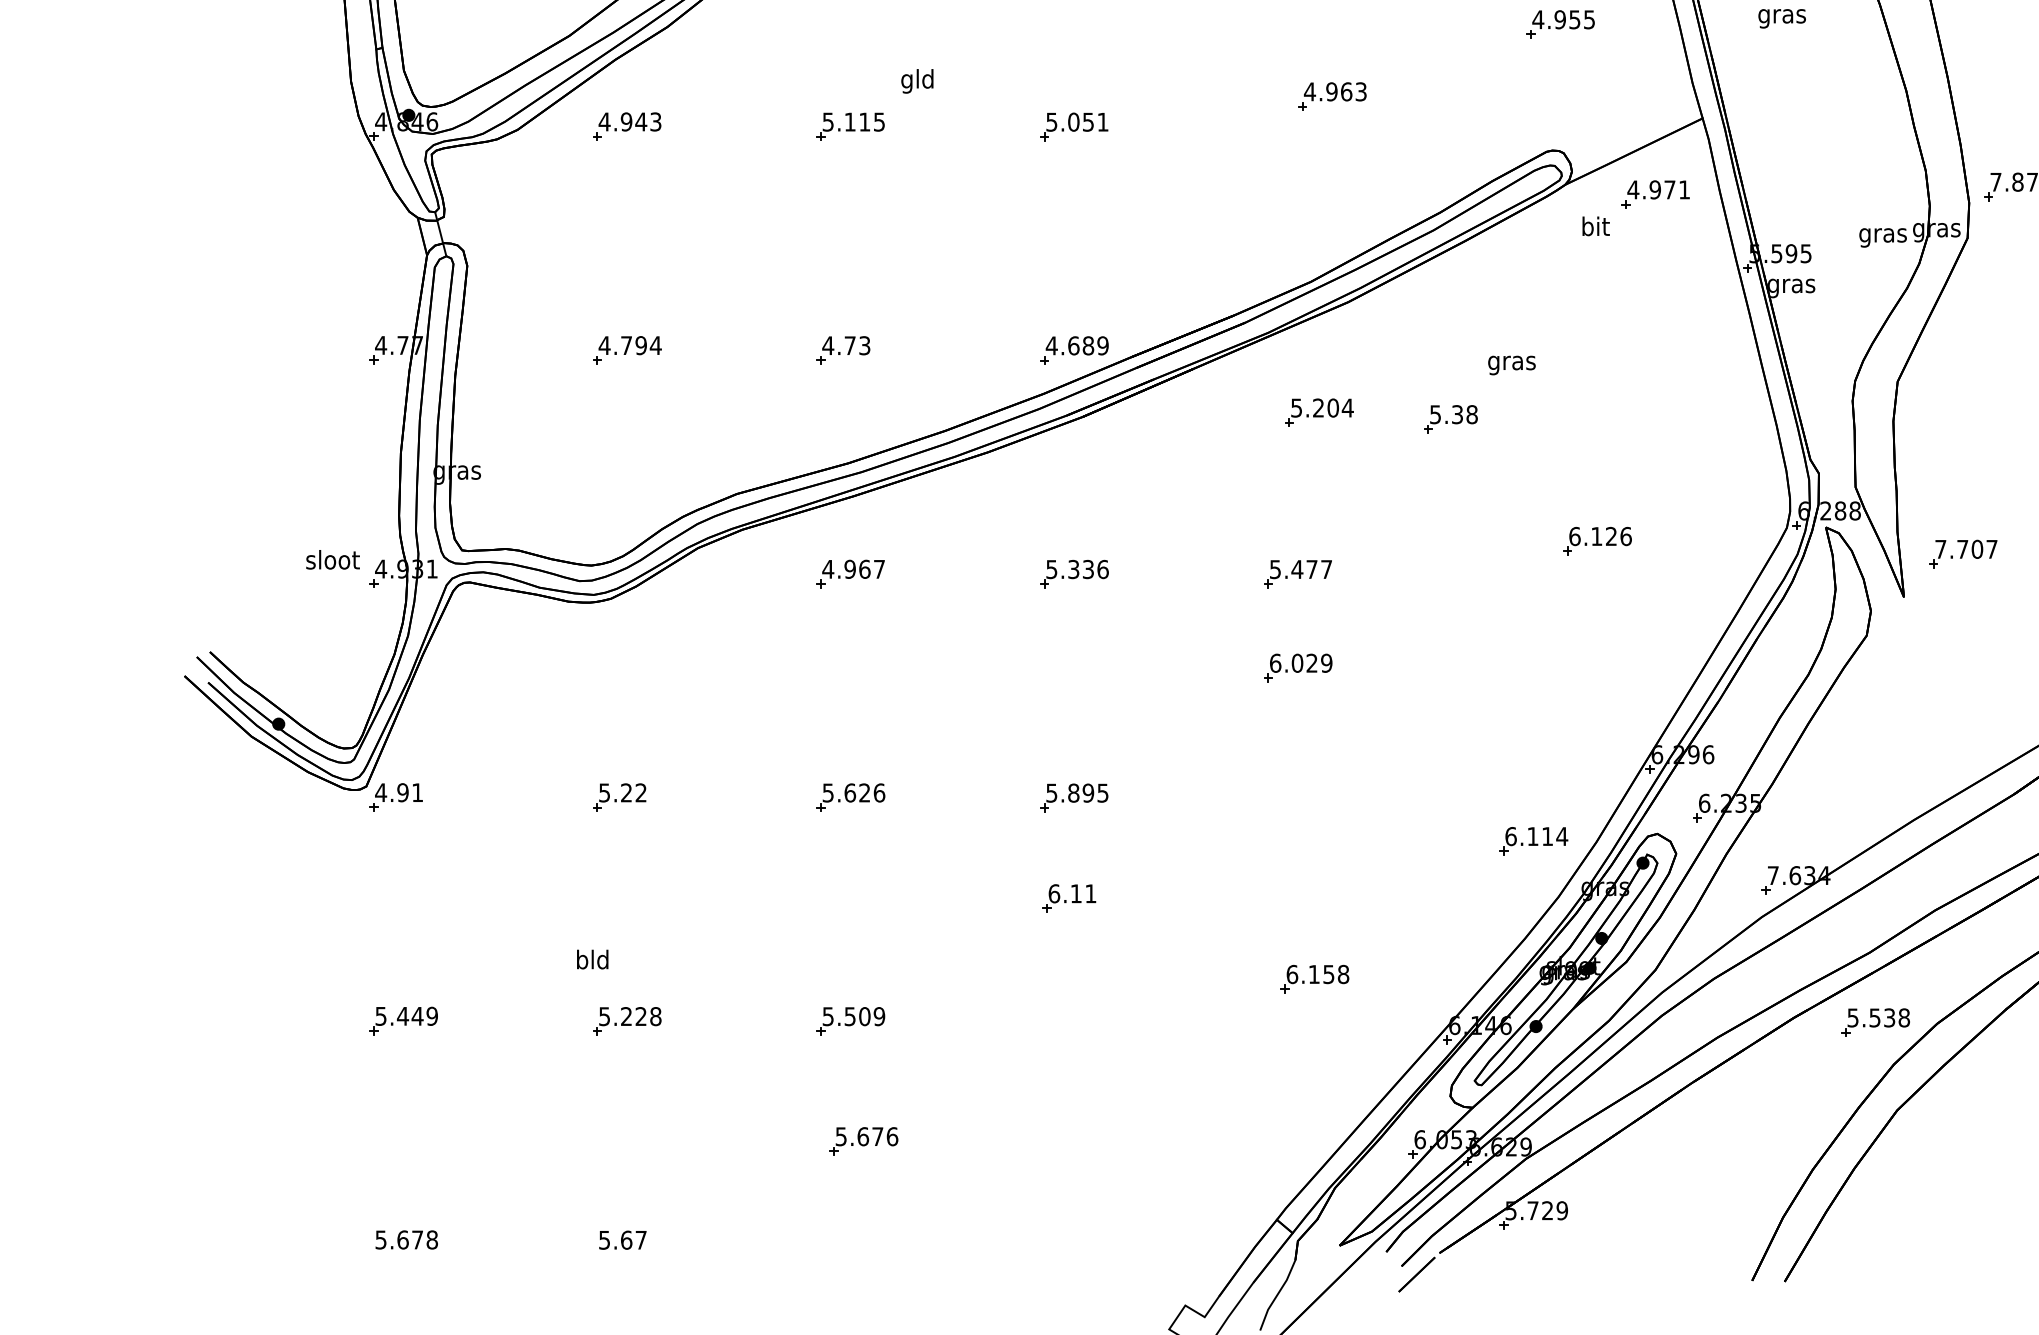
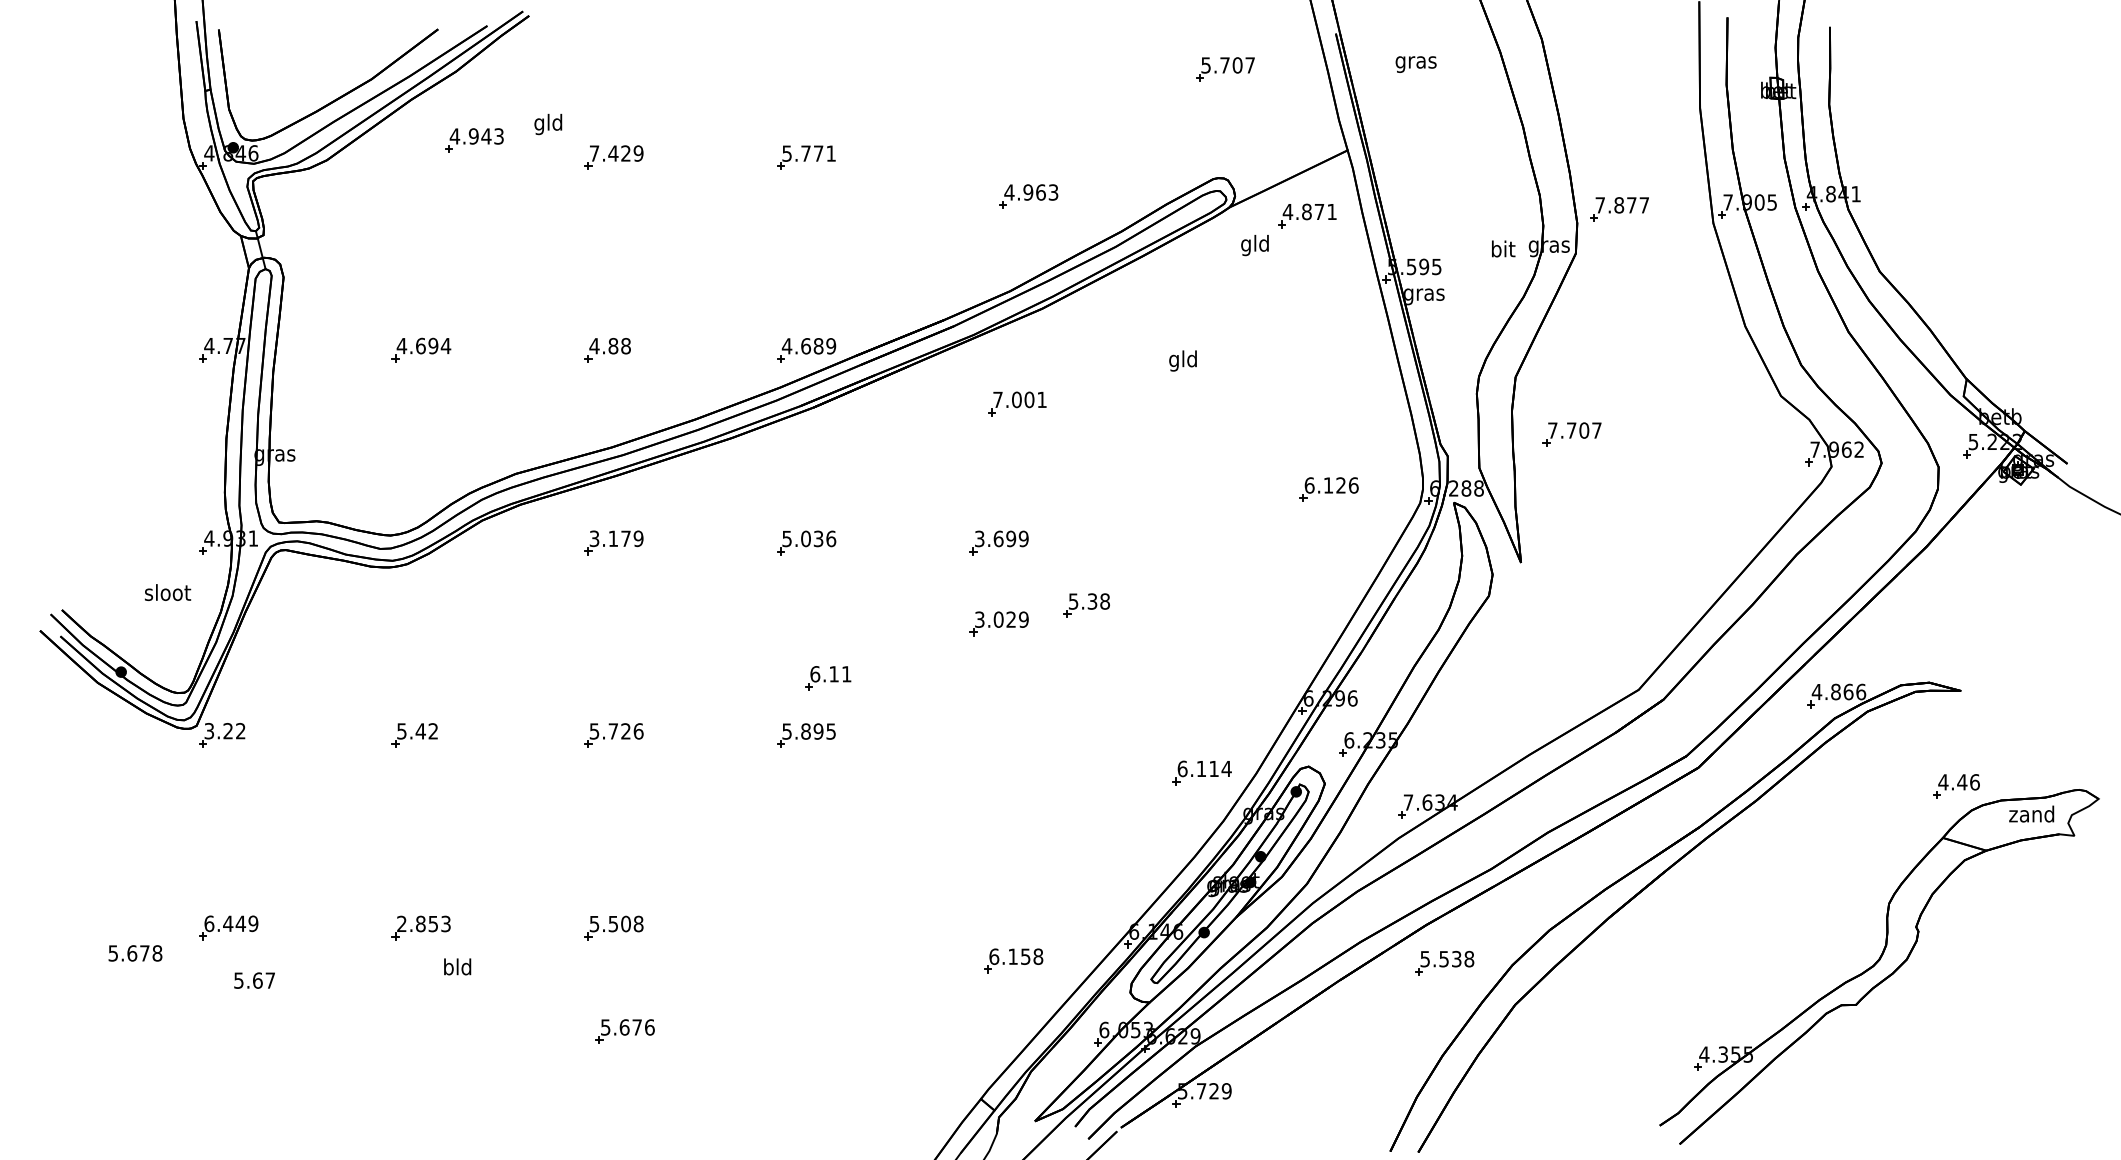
text: (1563, 19) -> (1227, 65), 4.955 -> 5.707
text: (917, 81) -> (548, 124), moved
part: (1332, 96) -> (1028, 196), moved
text: (853, 122) -> (616, 153), 5.115 -> 7.429
text: (1081, 122) -> (812, 153), 5.051 -> 5.771
part: (627, 126) -> (474, 140), moved
text: (1654, 190) -> (1306, 212), 4.971 -> 4.871
text: (1594, 228) -> (1254, 245), bit -> gld
text: (1882, 234) -> (1502, 250), gras -> bit
text: (626, 344) -> (420, 345), 4.794 -> 4.694
text: (857, 344) -> (619, 345), 4.73 -> 4.88
text: (1512, 362) -> (1183, 360), gras -> gld
text: (1322, 407) -> (1020, 399), 5.204 -> 7.001
part: (1450, 419) -> (1086, 605), moved
part: (1596, 541) -> (1328, 489), moved
part: (1962, 553) -> (1571, 434), moved
text: (333, 559) -> (168, 592), moved
text: (853, 569) -> (616, 538), 4.967 -> 3.179
text: (1073, 569) -> (805, 538), 5.336 -> 5.036
text: (1300, 569) -> (1001, 538), 5.477 -> 3.699
text: (1275, 663) -> (979, 619), 6.029 -> 3.029
text: (398, 793) -> (224, 731), 4.91 -> 3.22
text: (626, 793) -> (420, 731), 5.22 -> 5.42
text: (850, 793) -> (613, 731), 5.626 -> 5.726
part: (1069, 898) -> (828, 678), moved
text: (592, 959) -> (457, 966), moved
part: (1314, 978) -> (1013, 960), moved
text: (381, 1015) -> (209, 923), 5.449 -> 6.449
text: (629, 1015) -> (423, 923), 5.228 -> 2.853
text: (879, 1017) -> (638, 924), 5.509 -> 5.508
part: (1875, 1022) -> (1444, 963), moved
text: (406, 1240) -> (135, 953), moved
text: (622, 1240) -> (254, 980), moved

